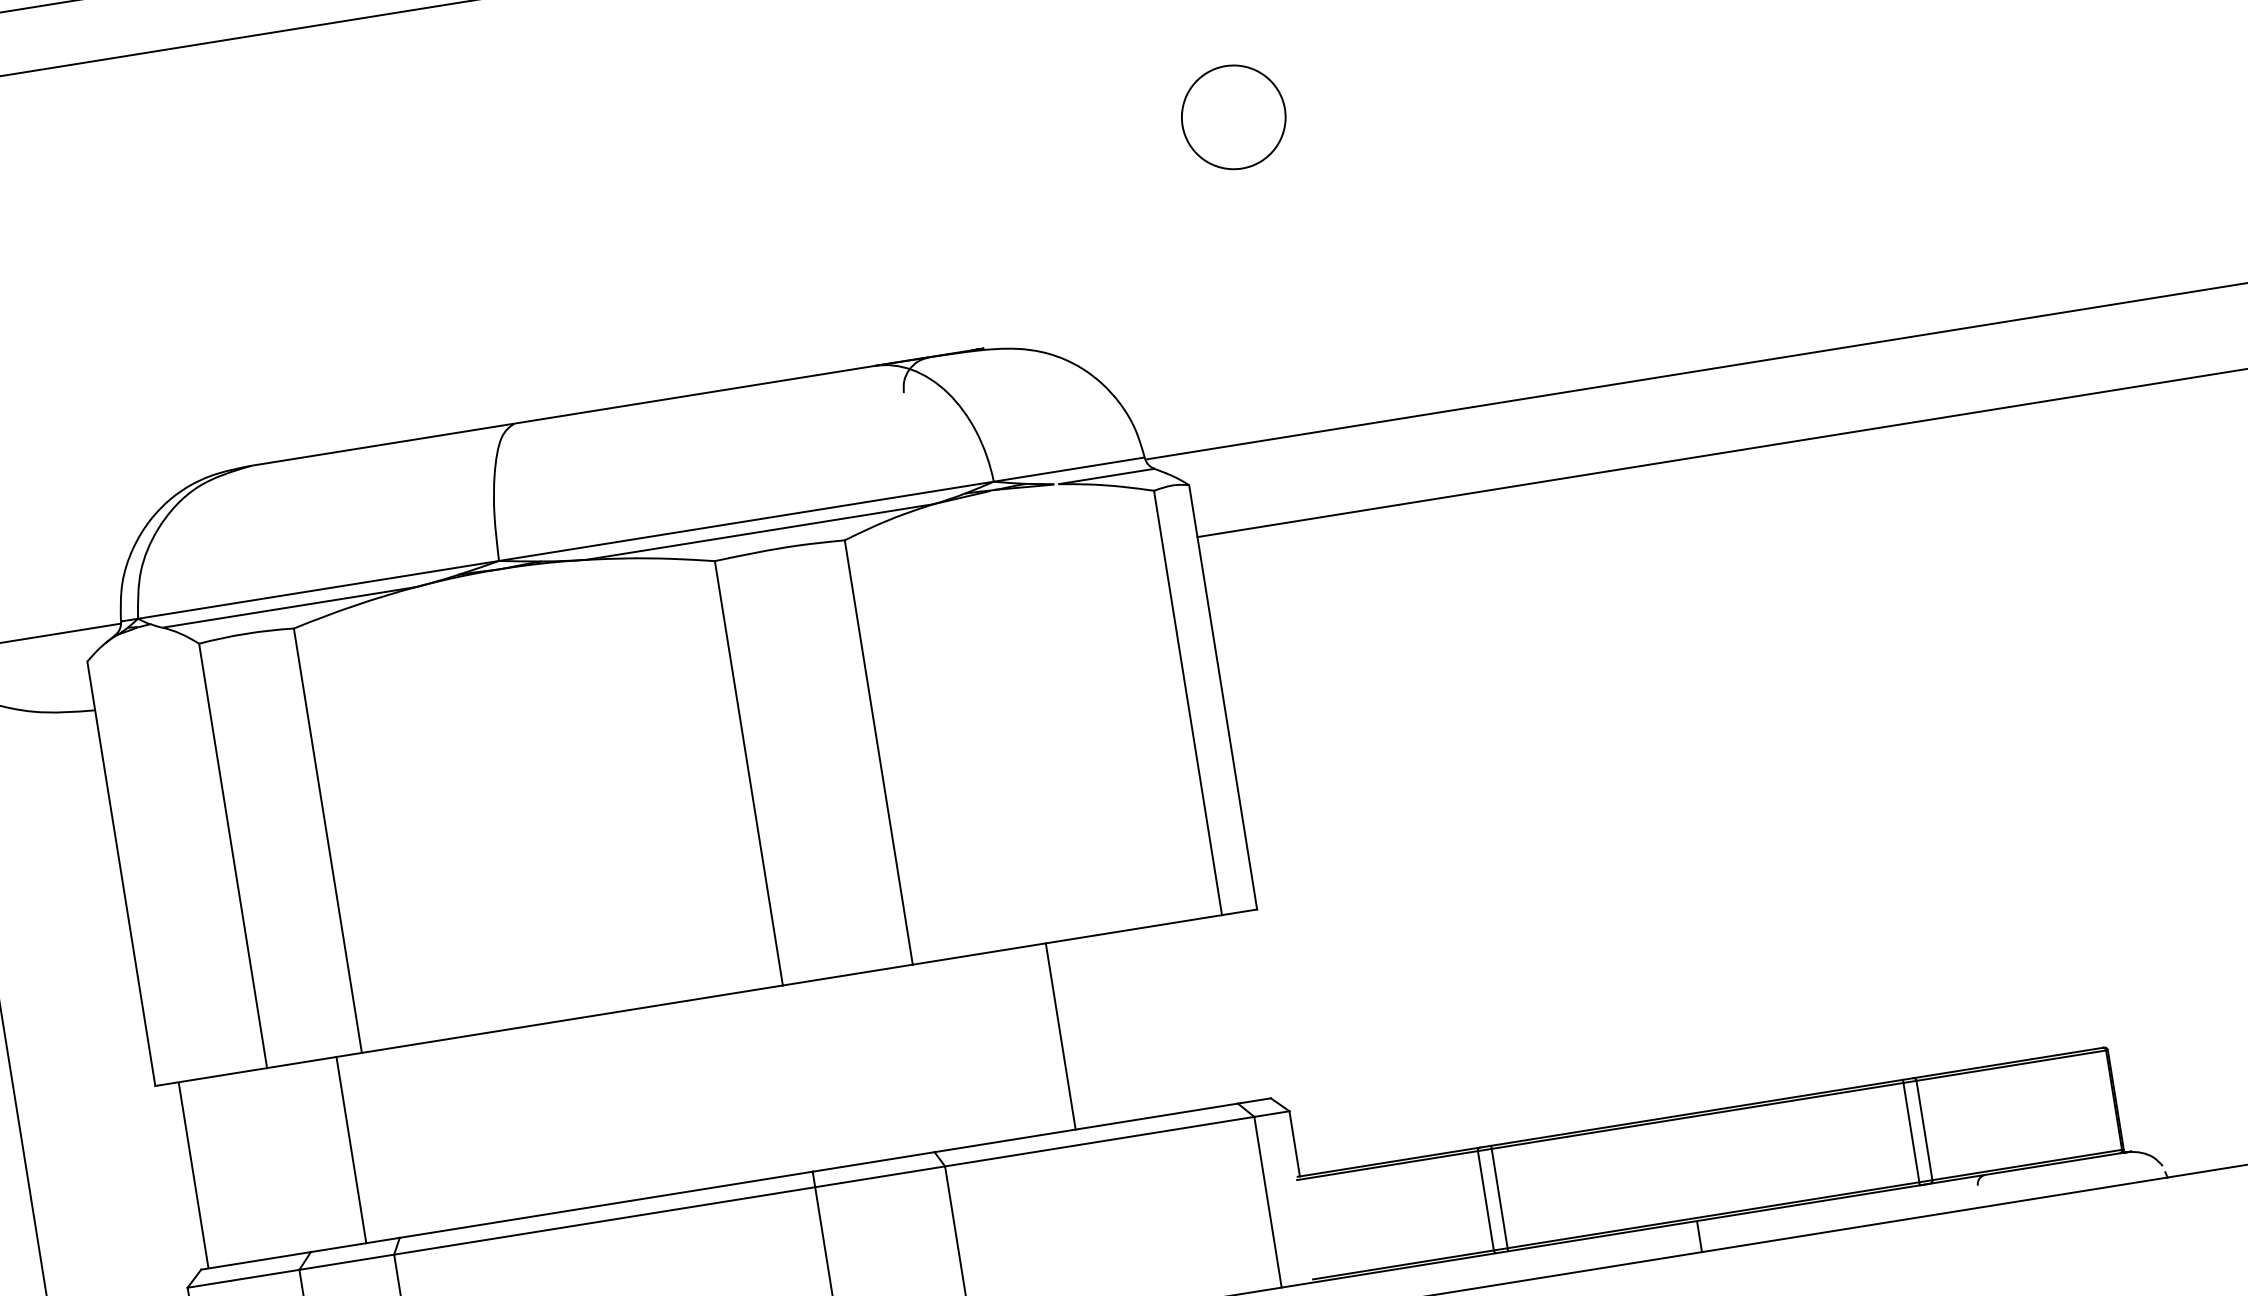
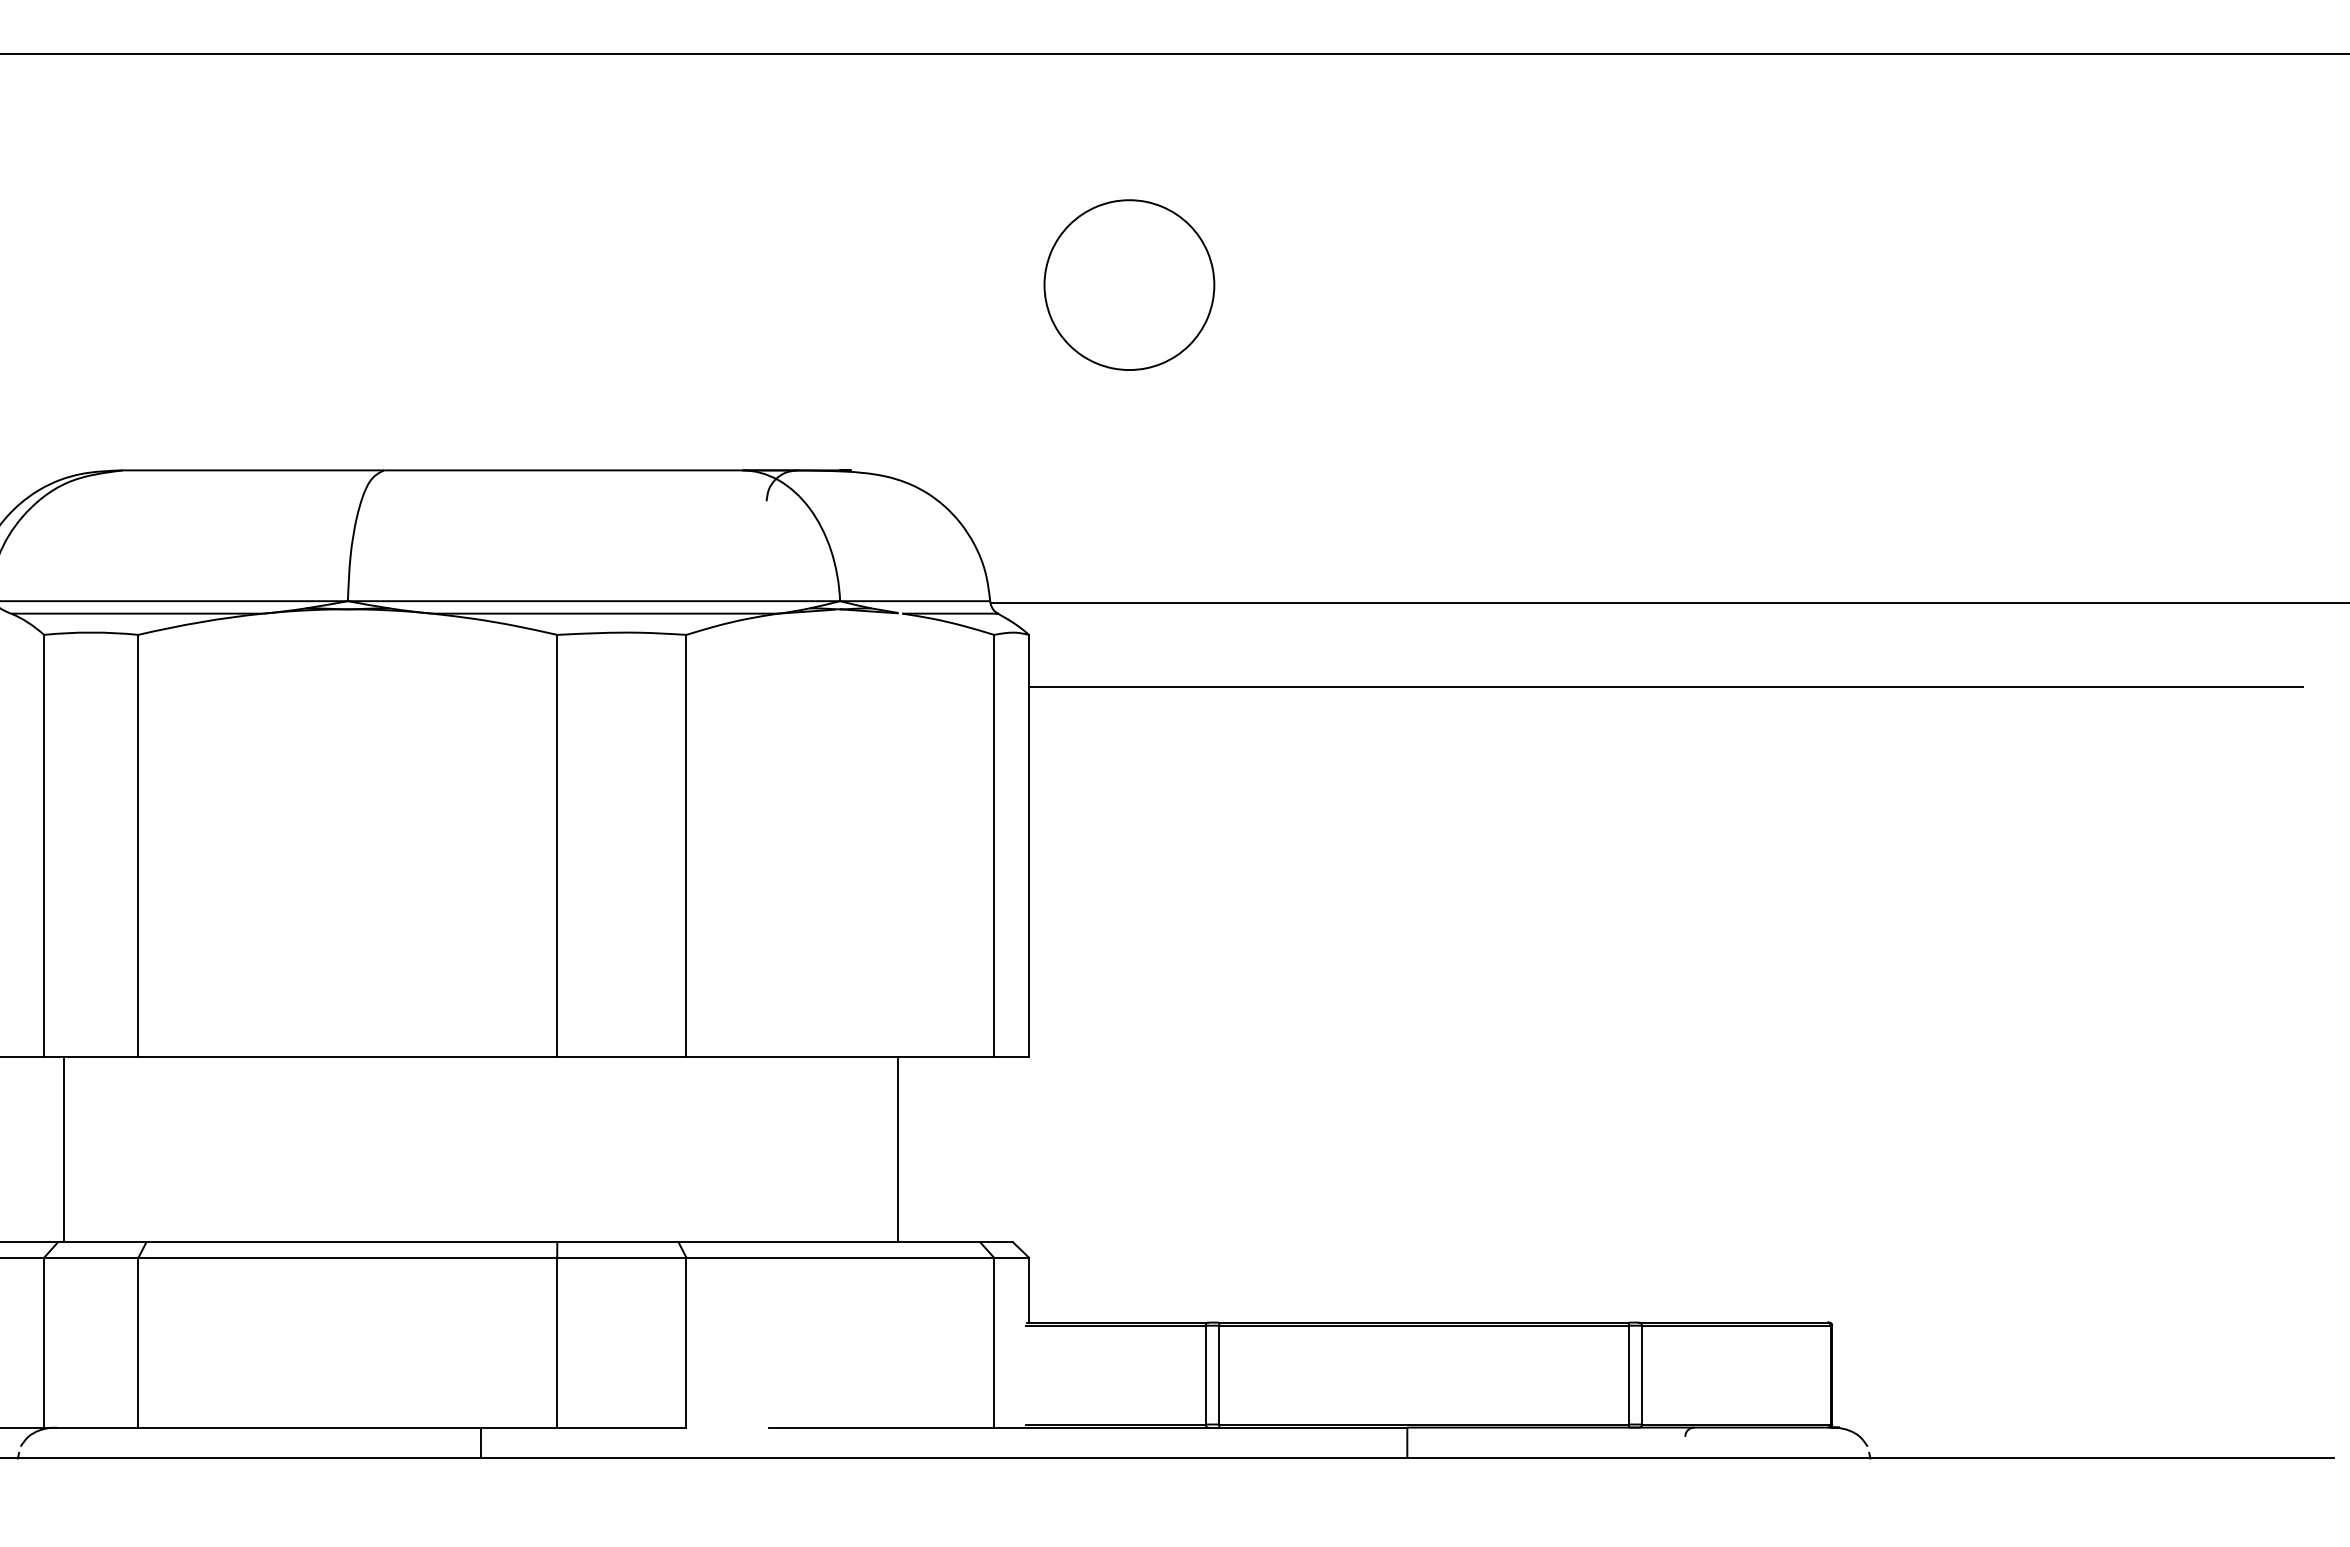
part: (1233, 116) -> (1129, 284), size x1.67
line: (1060, 1036) -> (897, 1149), moved
line: (351, 1149) -> (64, 1149), moved

